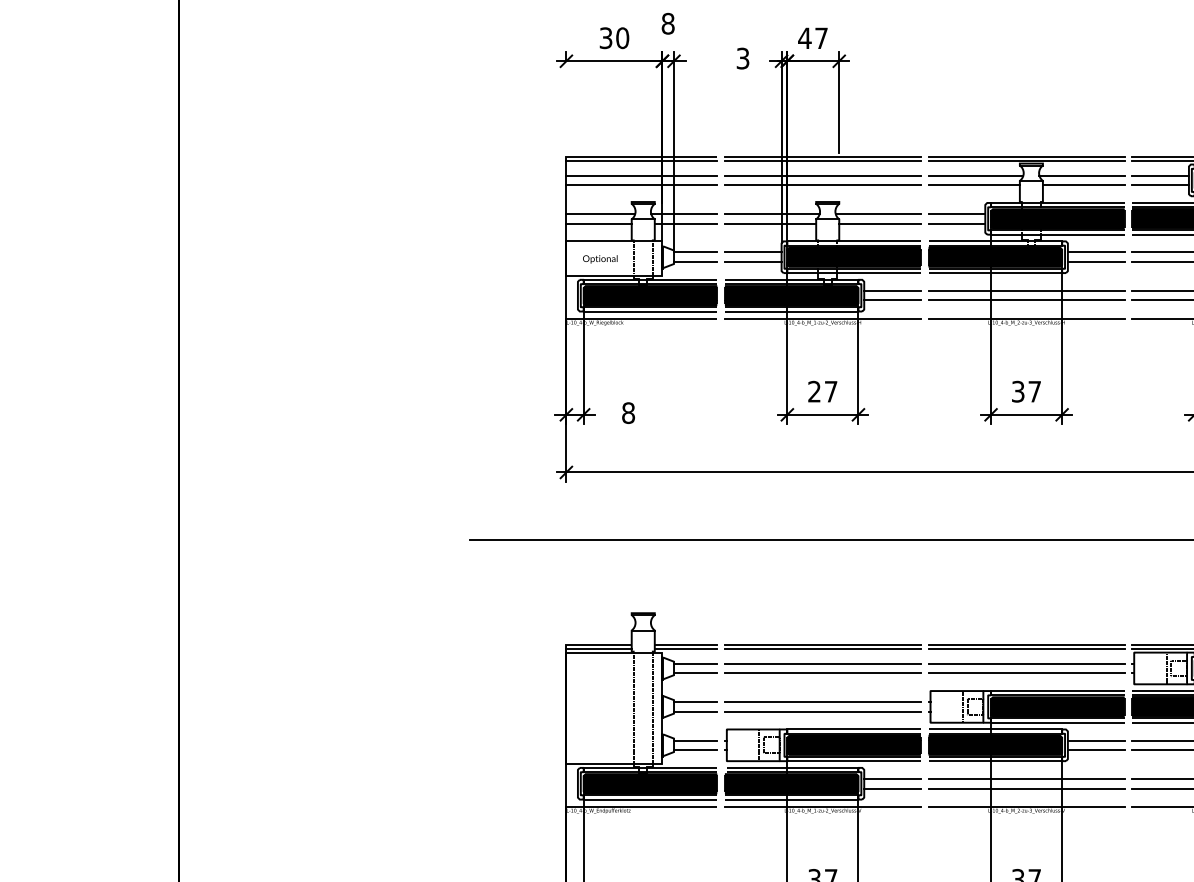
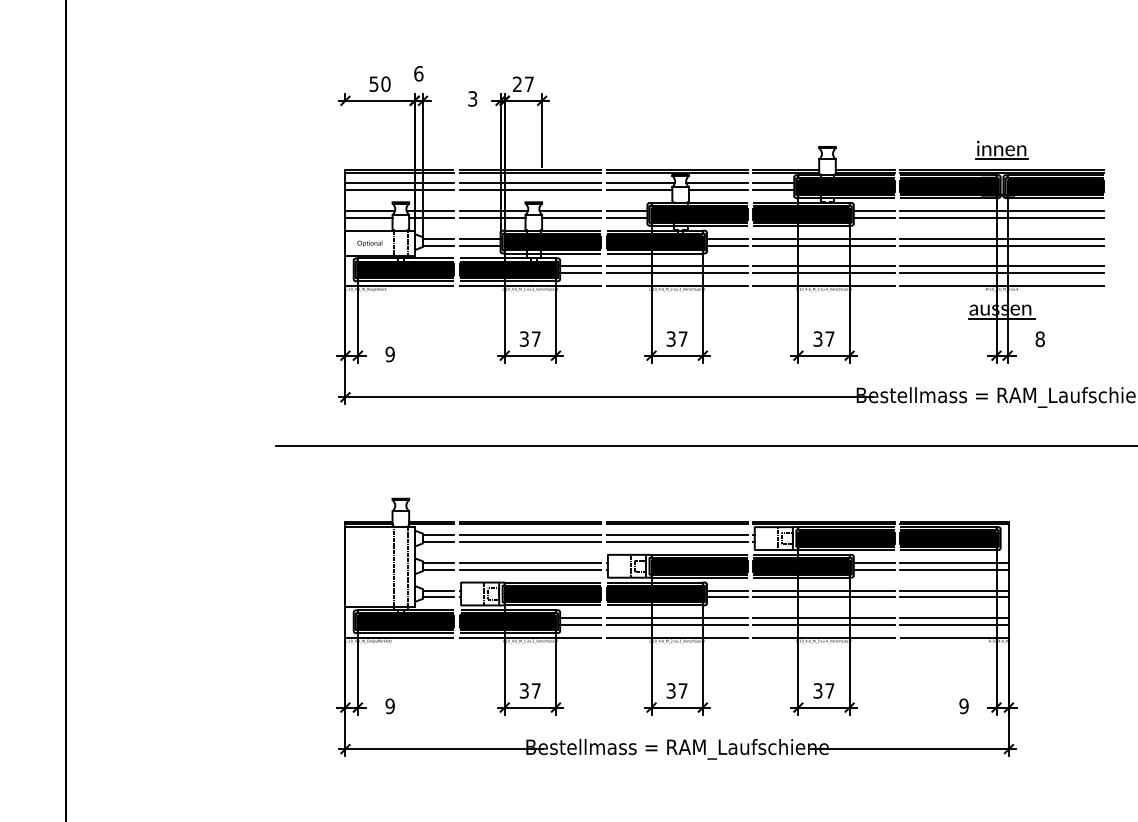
text: (667, 23) -> (418, 73), 8 -> 6
text: (606, 37) -> (374, 83), 30 -> 50
text: (805, 37) -> (517, 83), 47 -> 27
text: (813, 390) -> (523, 338), 27 -> 37
text: (627, 413) -> (389, 354), 8 -> 9

